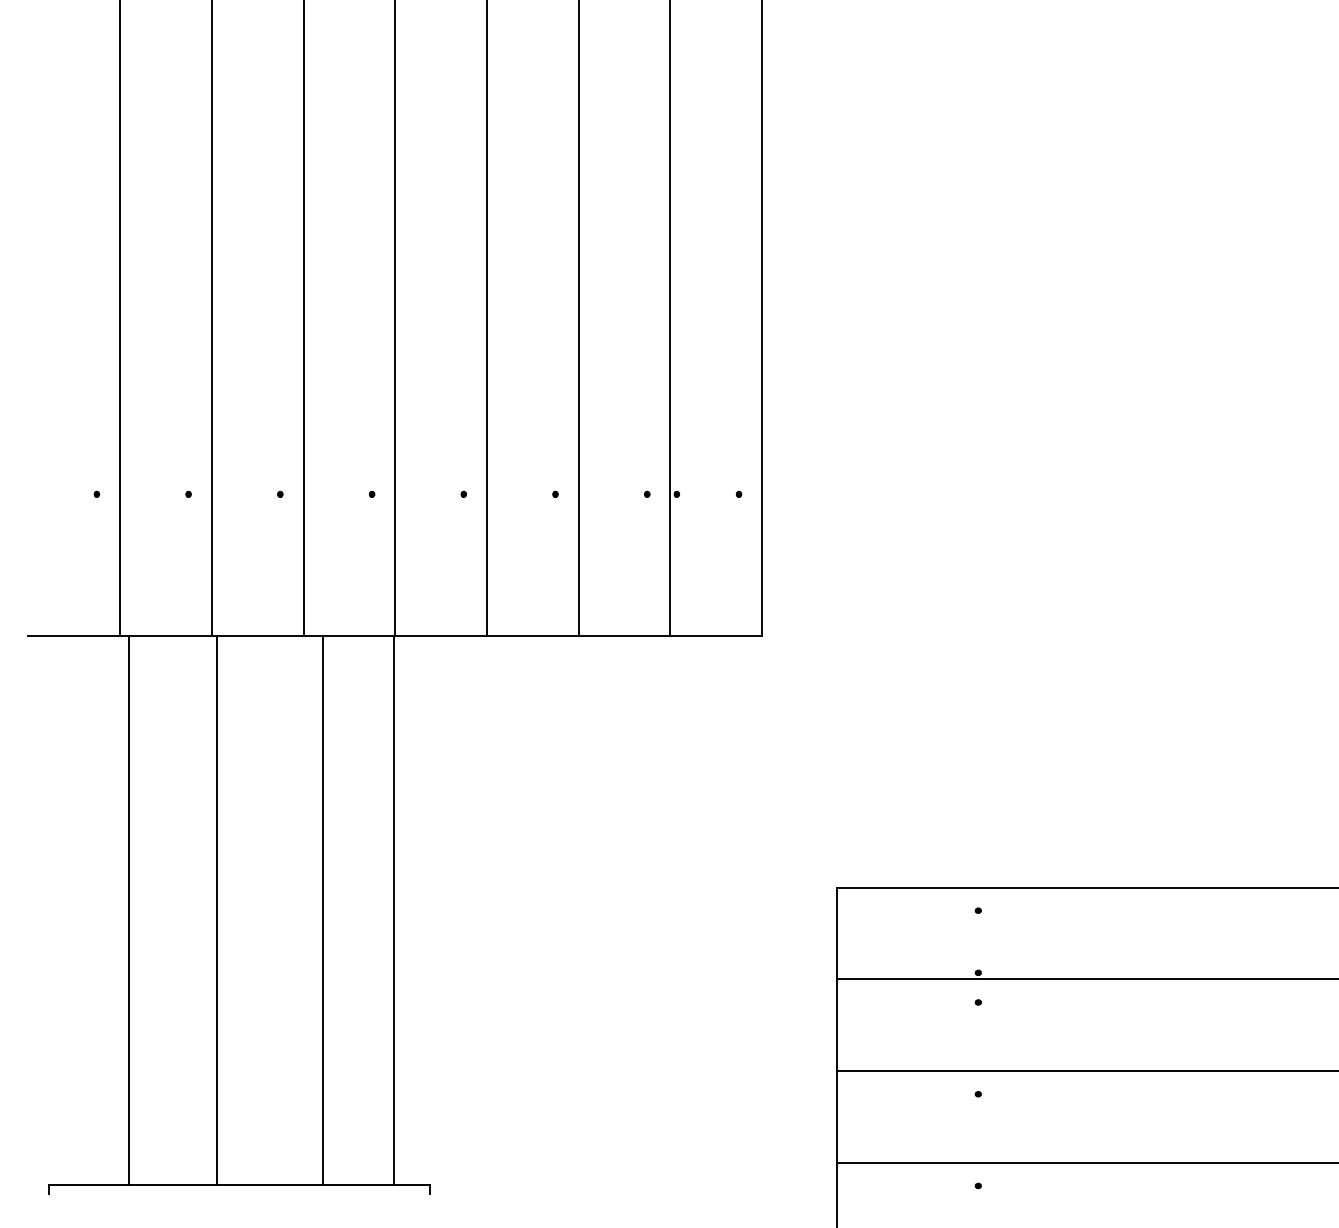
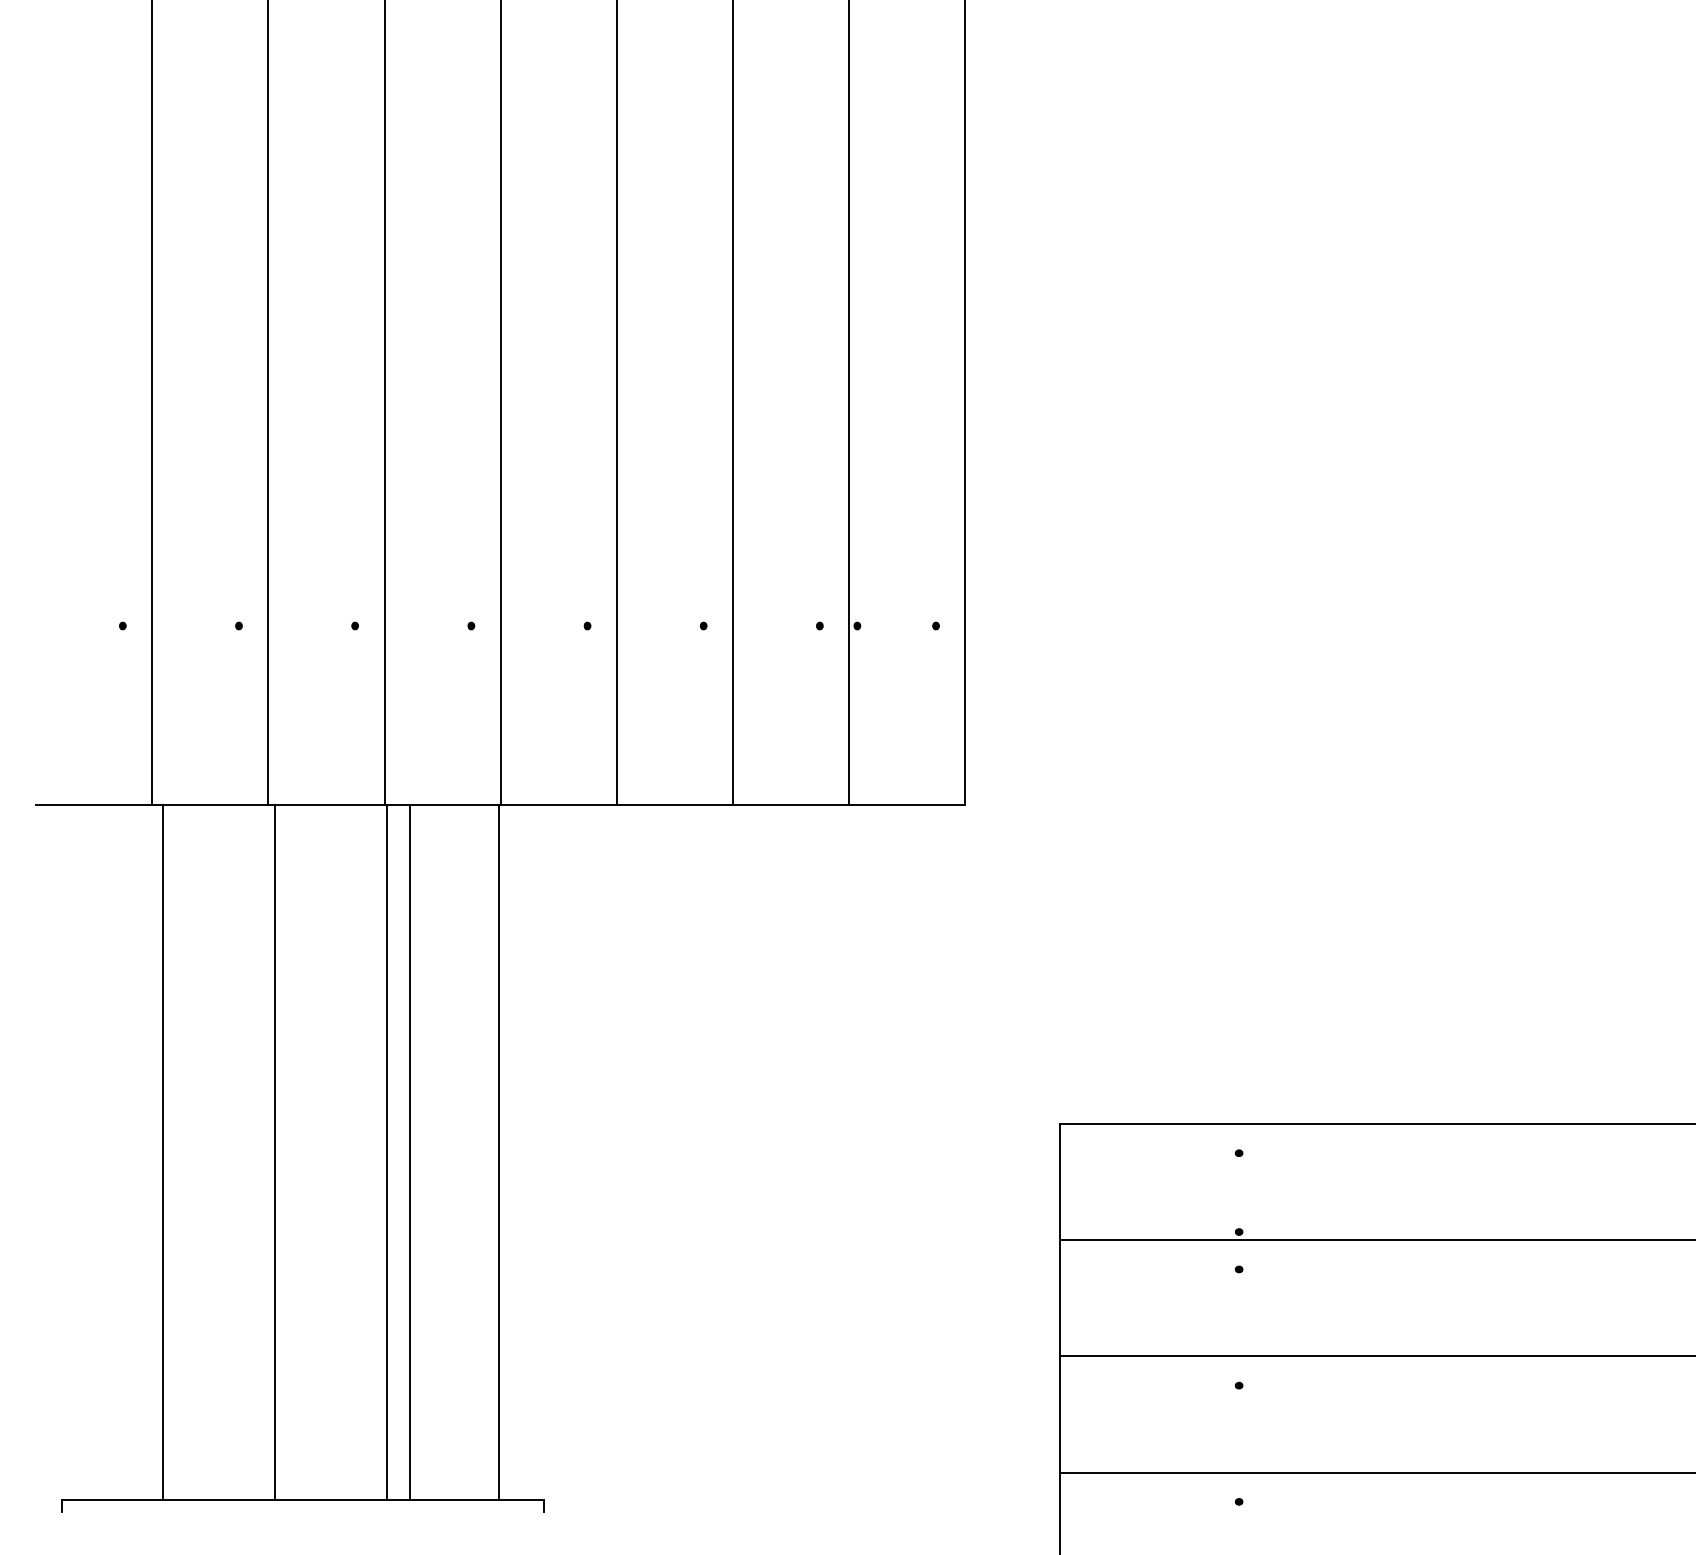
line: (305, 910) -> (387, 1152), added

